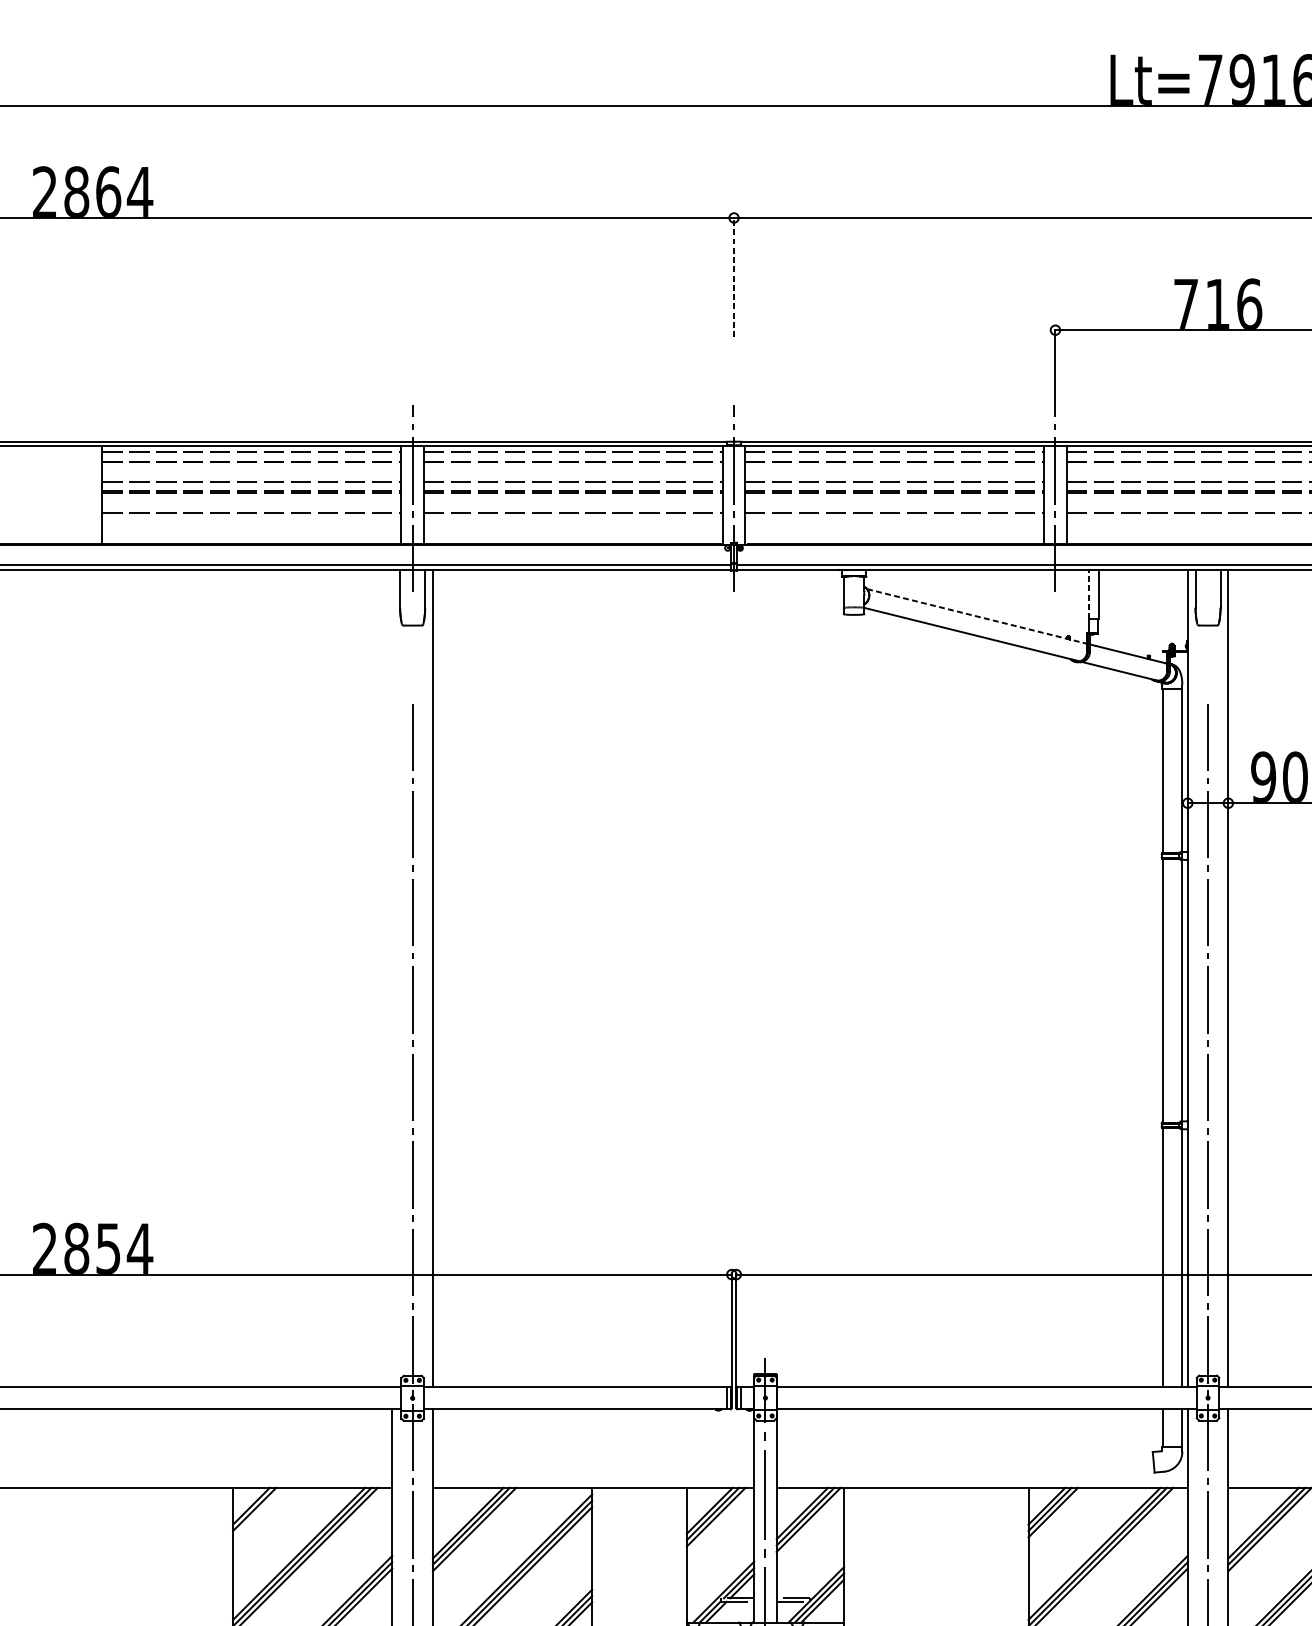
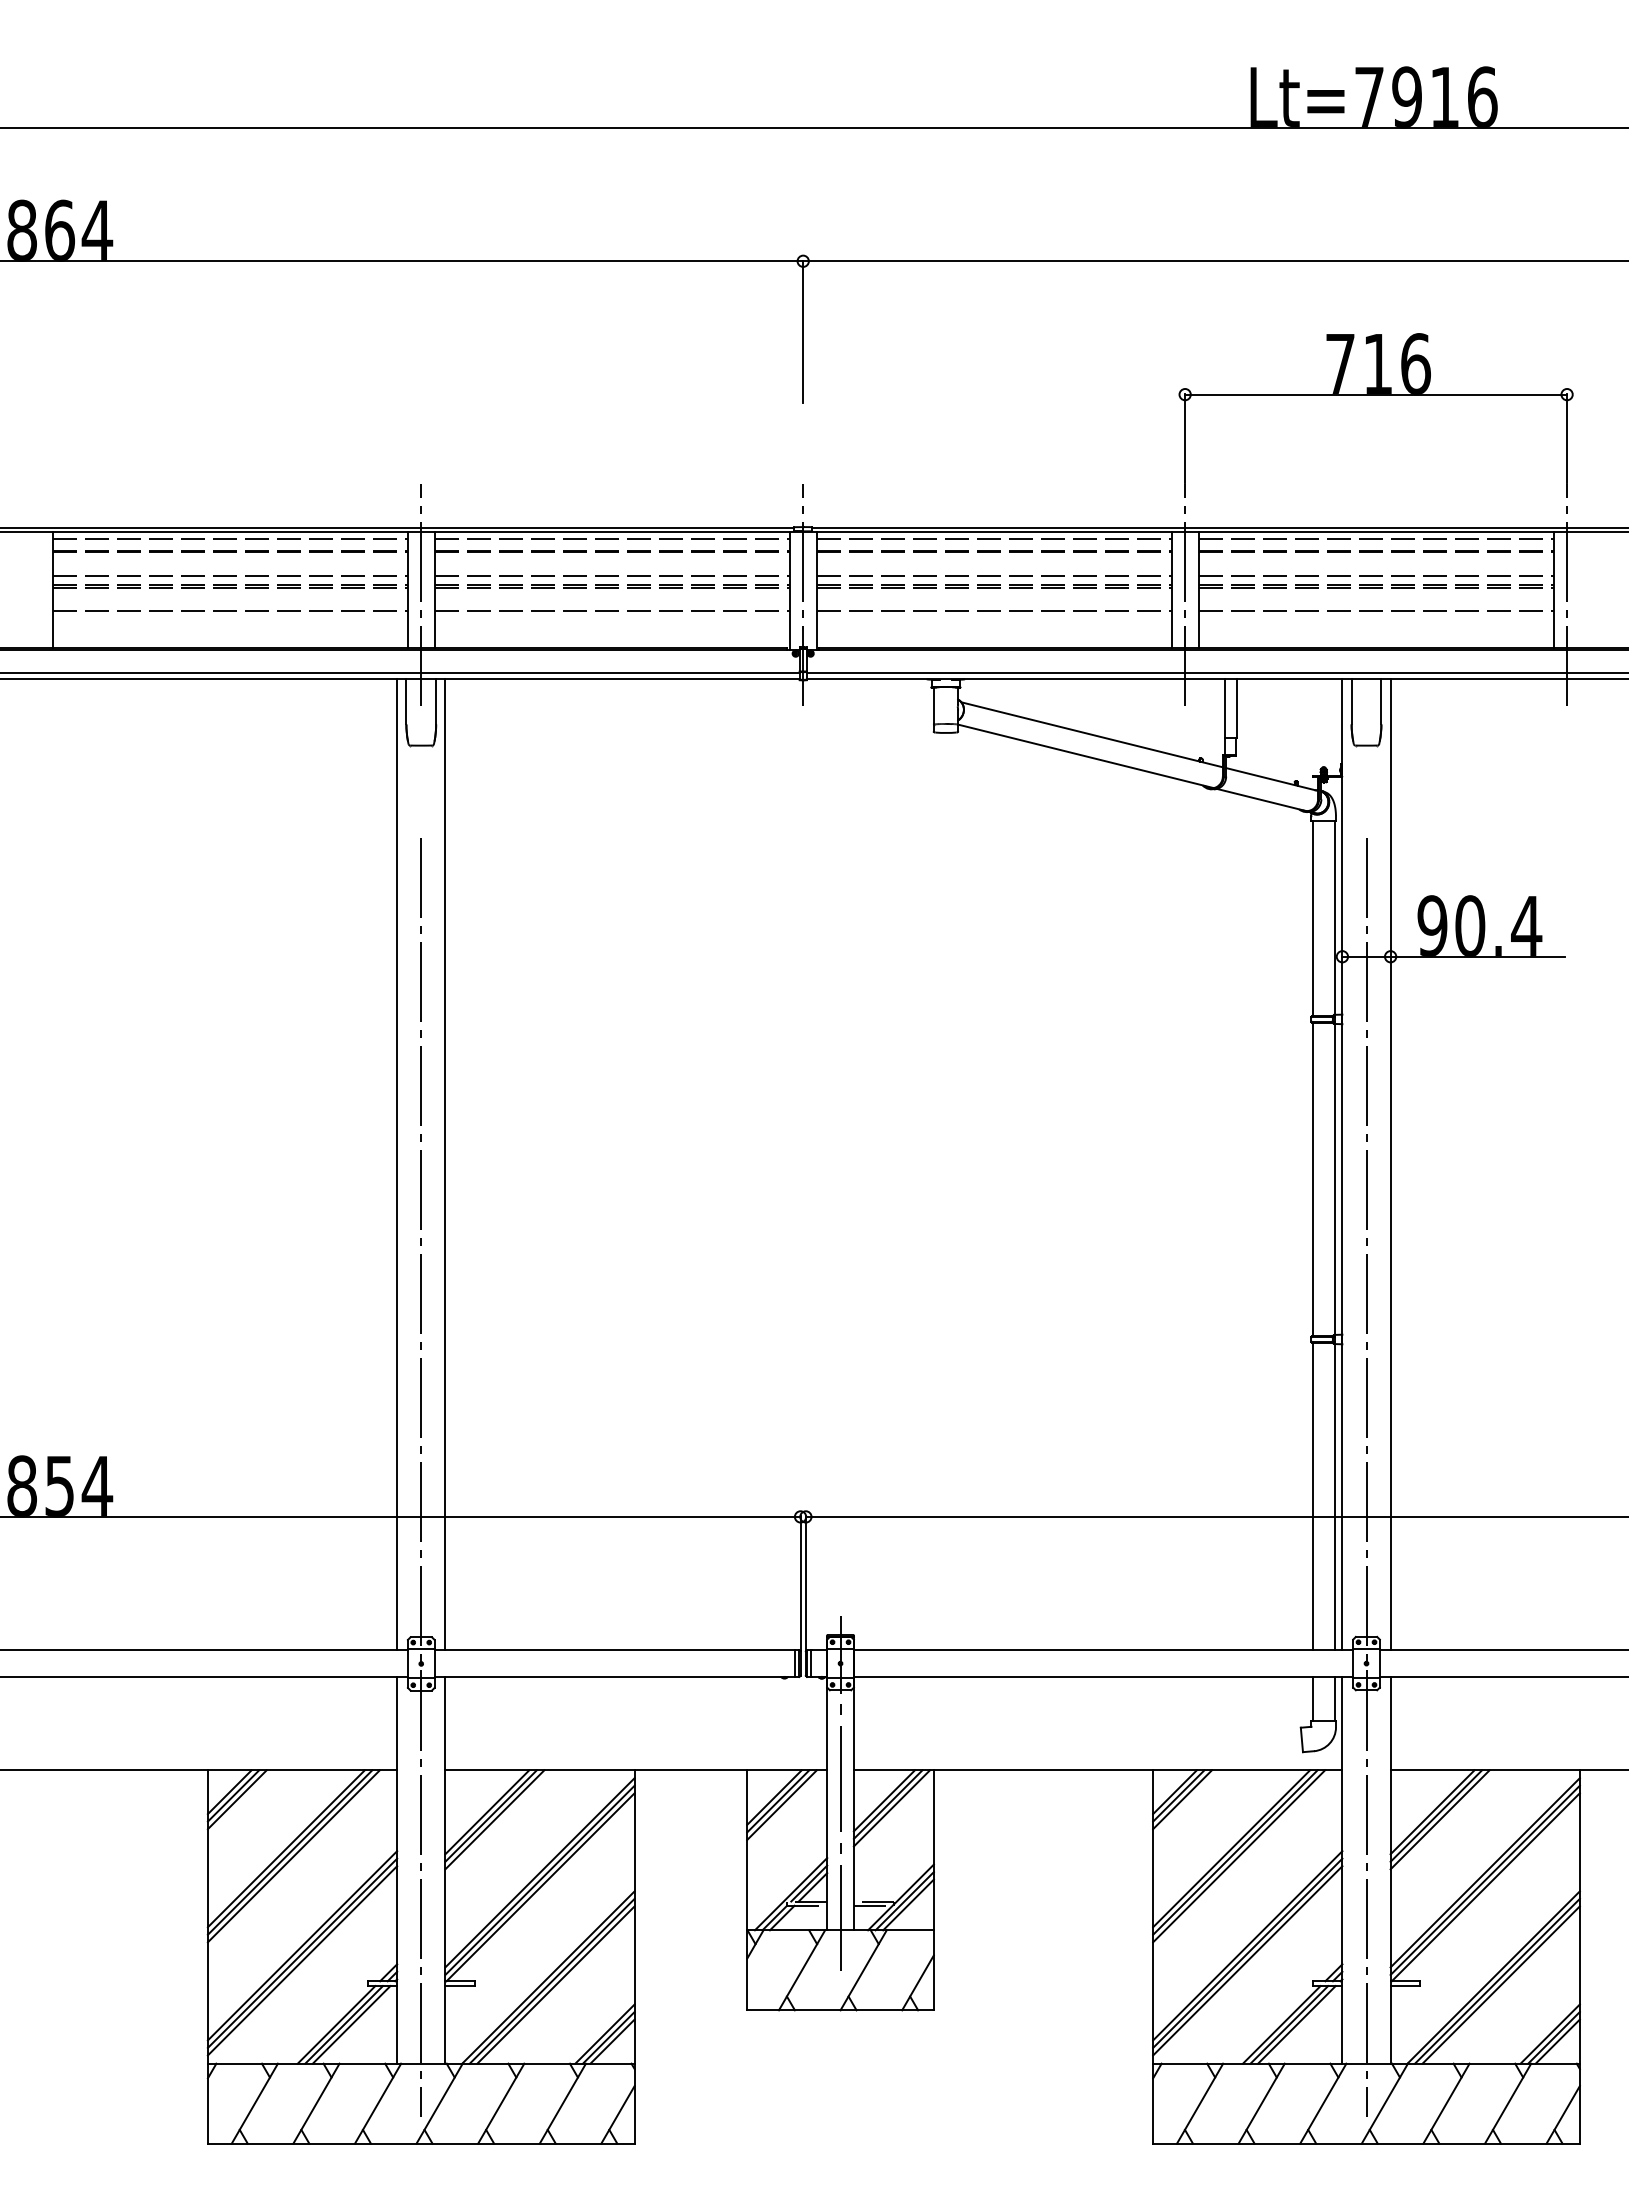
line: (734, 277) -> (803, 331), dashed -> solid
line: (1089, 594) -> (1225, 708), dashed -> solid
line: (977, 616) -> (1092, 734), dashed -> solid
line: (392, 978) -> (397, 1164), added
line: (257, 1512) -> (236, 1799), added

